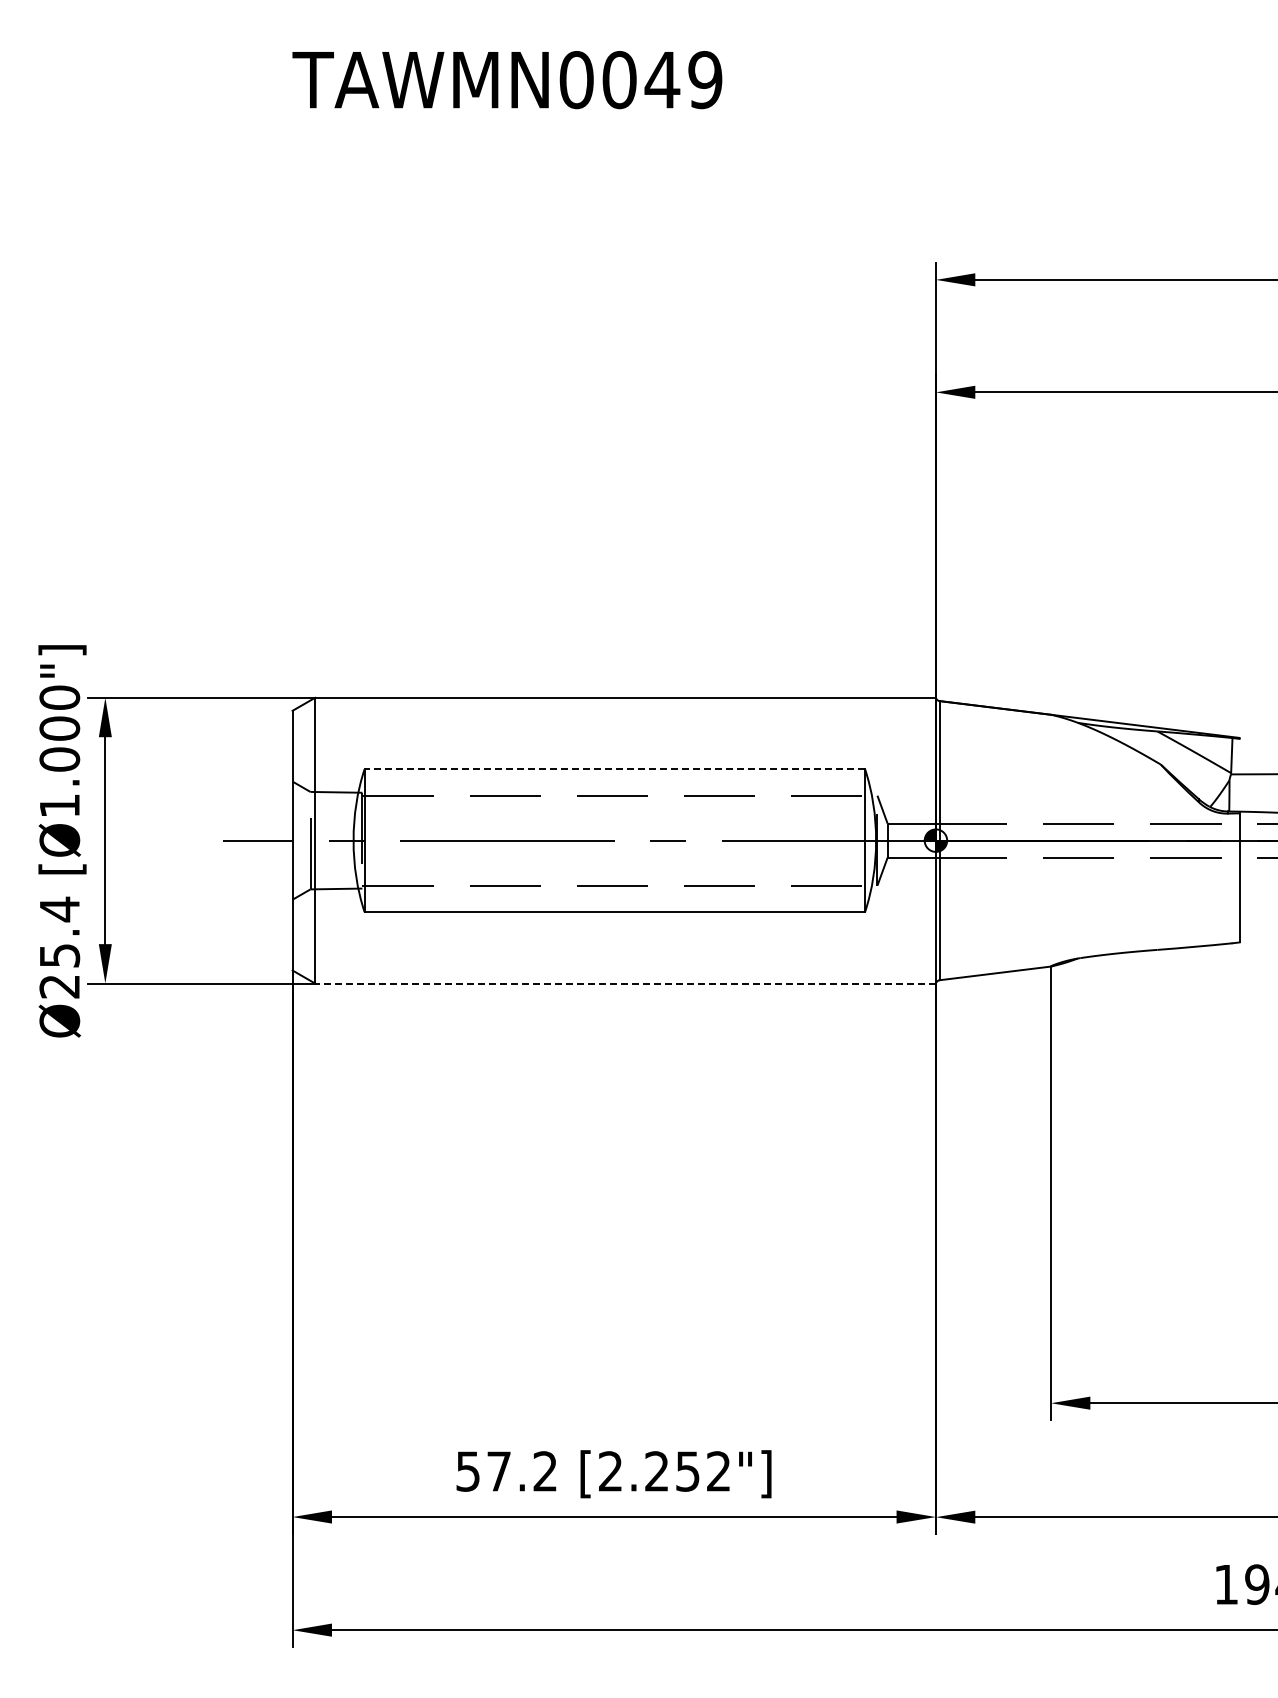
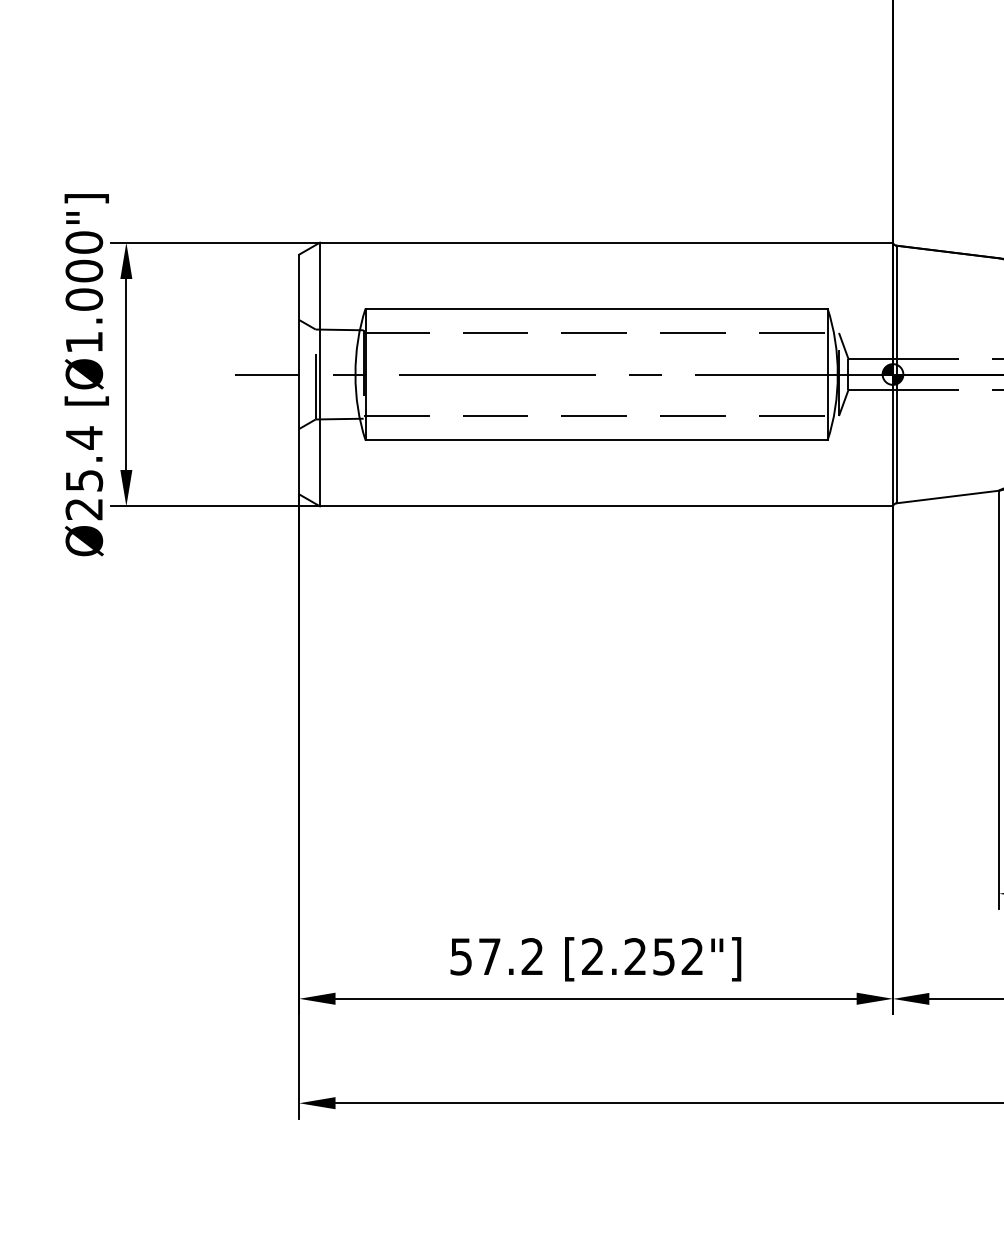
line: (614, 769) -> (596, 308), dashed -> solid
line: (625, 983) -> (606, 506), dashed -> solid

